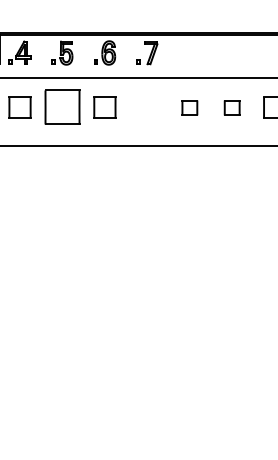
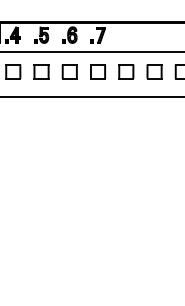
part: (62, 107) -> (41, 71), size x0.62
part: (146, 107) -> (97, 71), added
part: (190, 107) -> (126, 71), size x1.43
part: (232, 107) -> (154, 71), size x1.43

